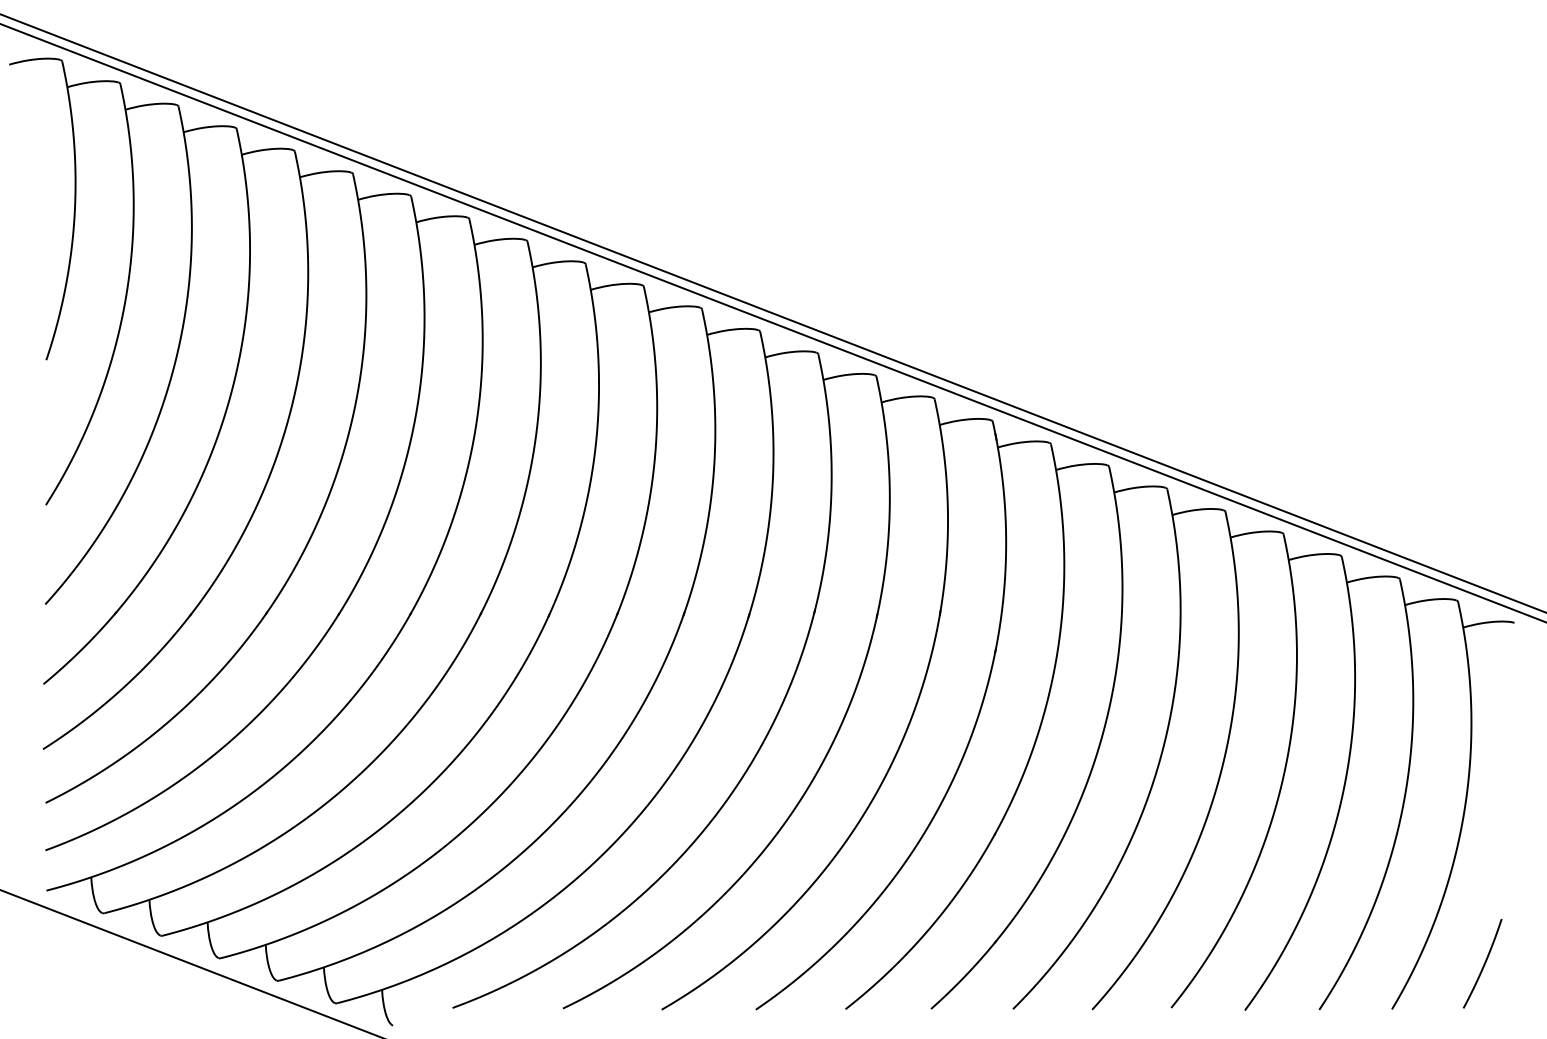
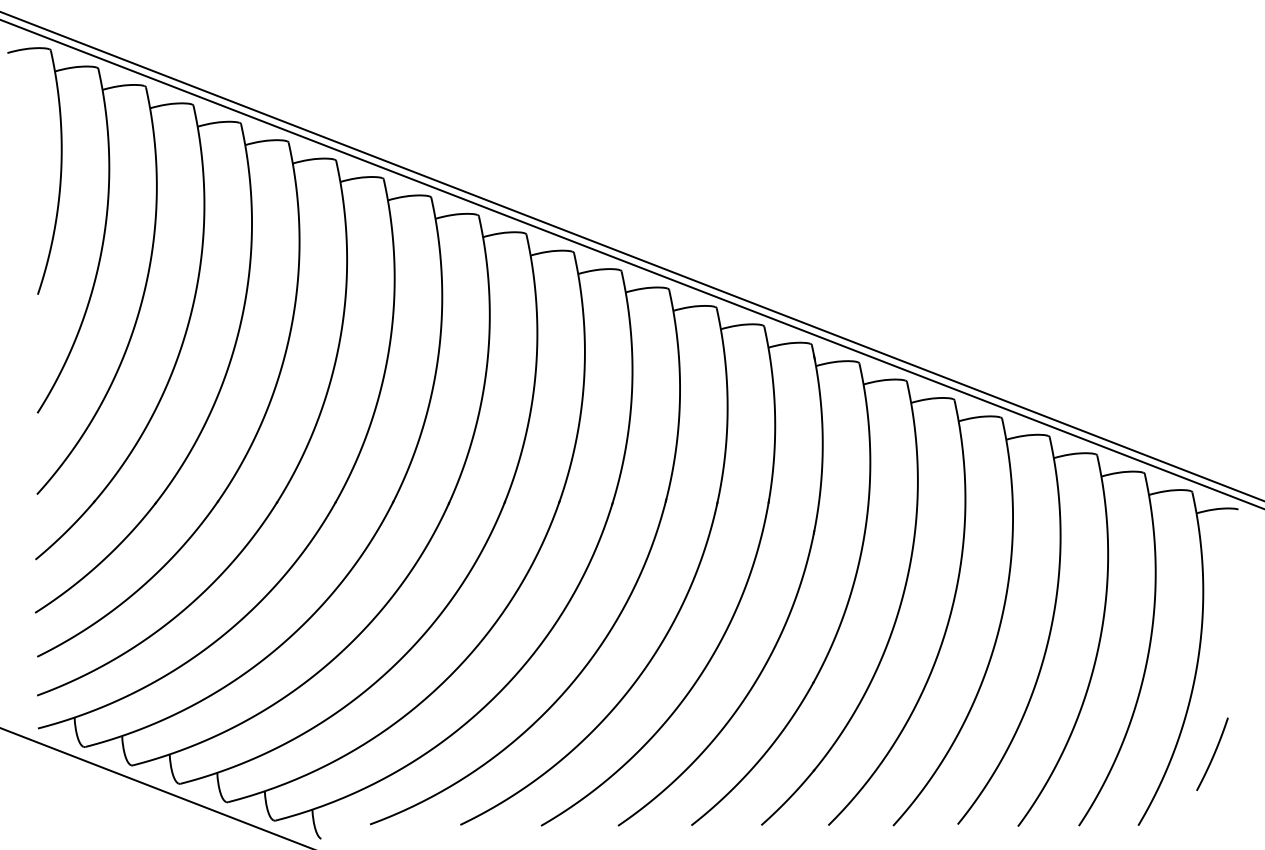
curve: (1483, 962) -> (1213, 753), moved

